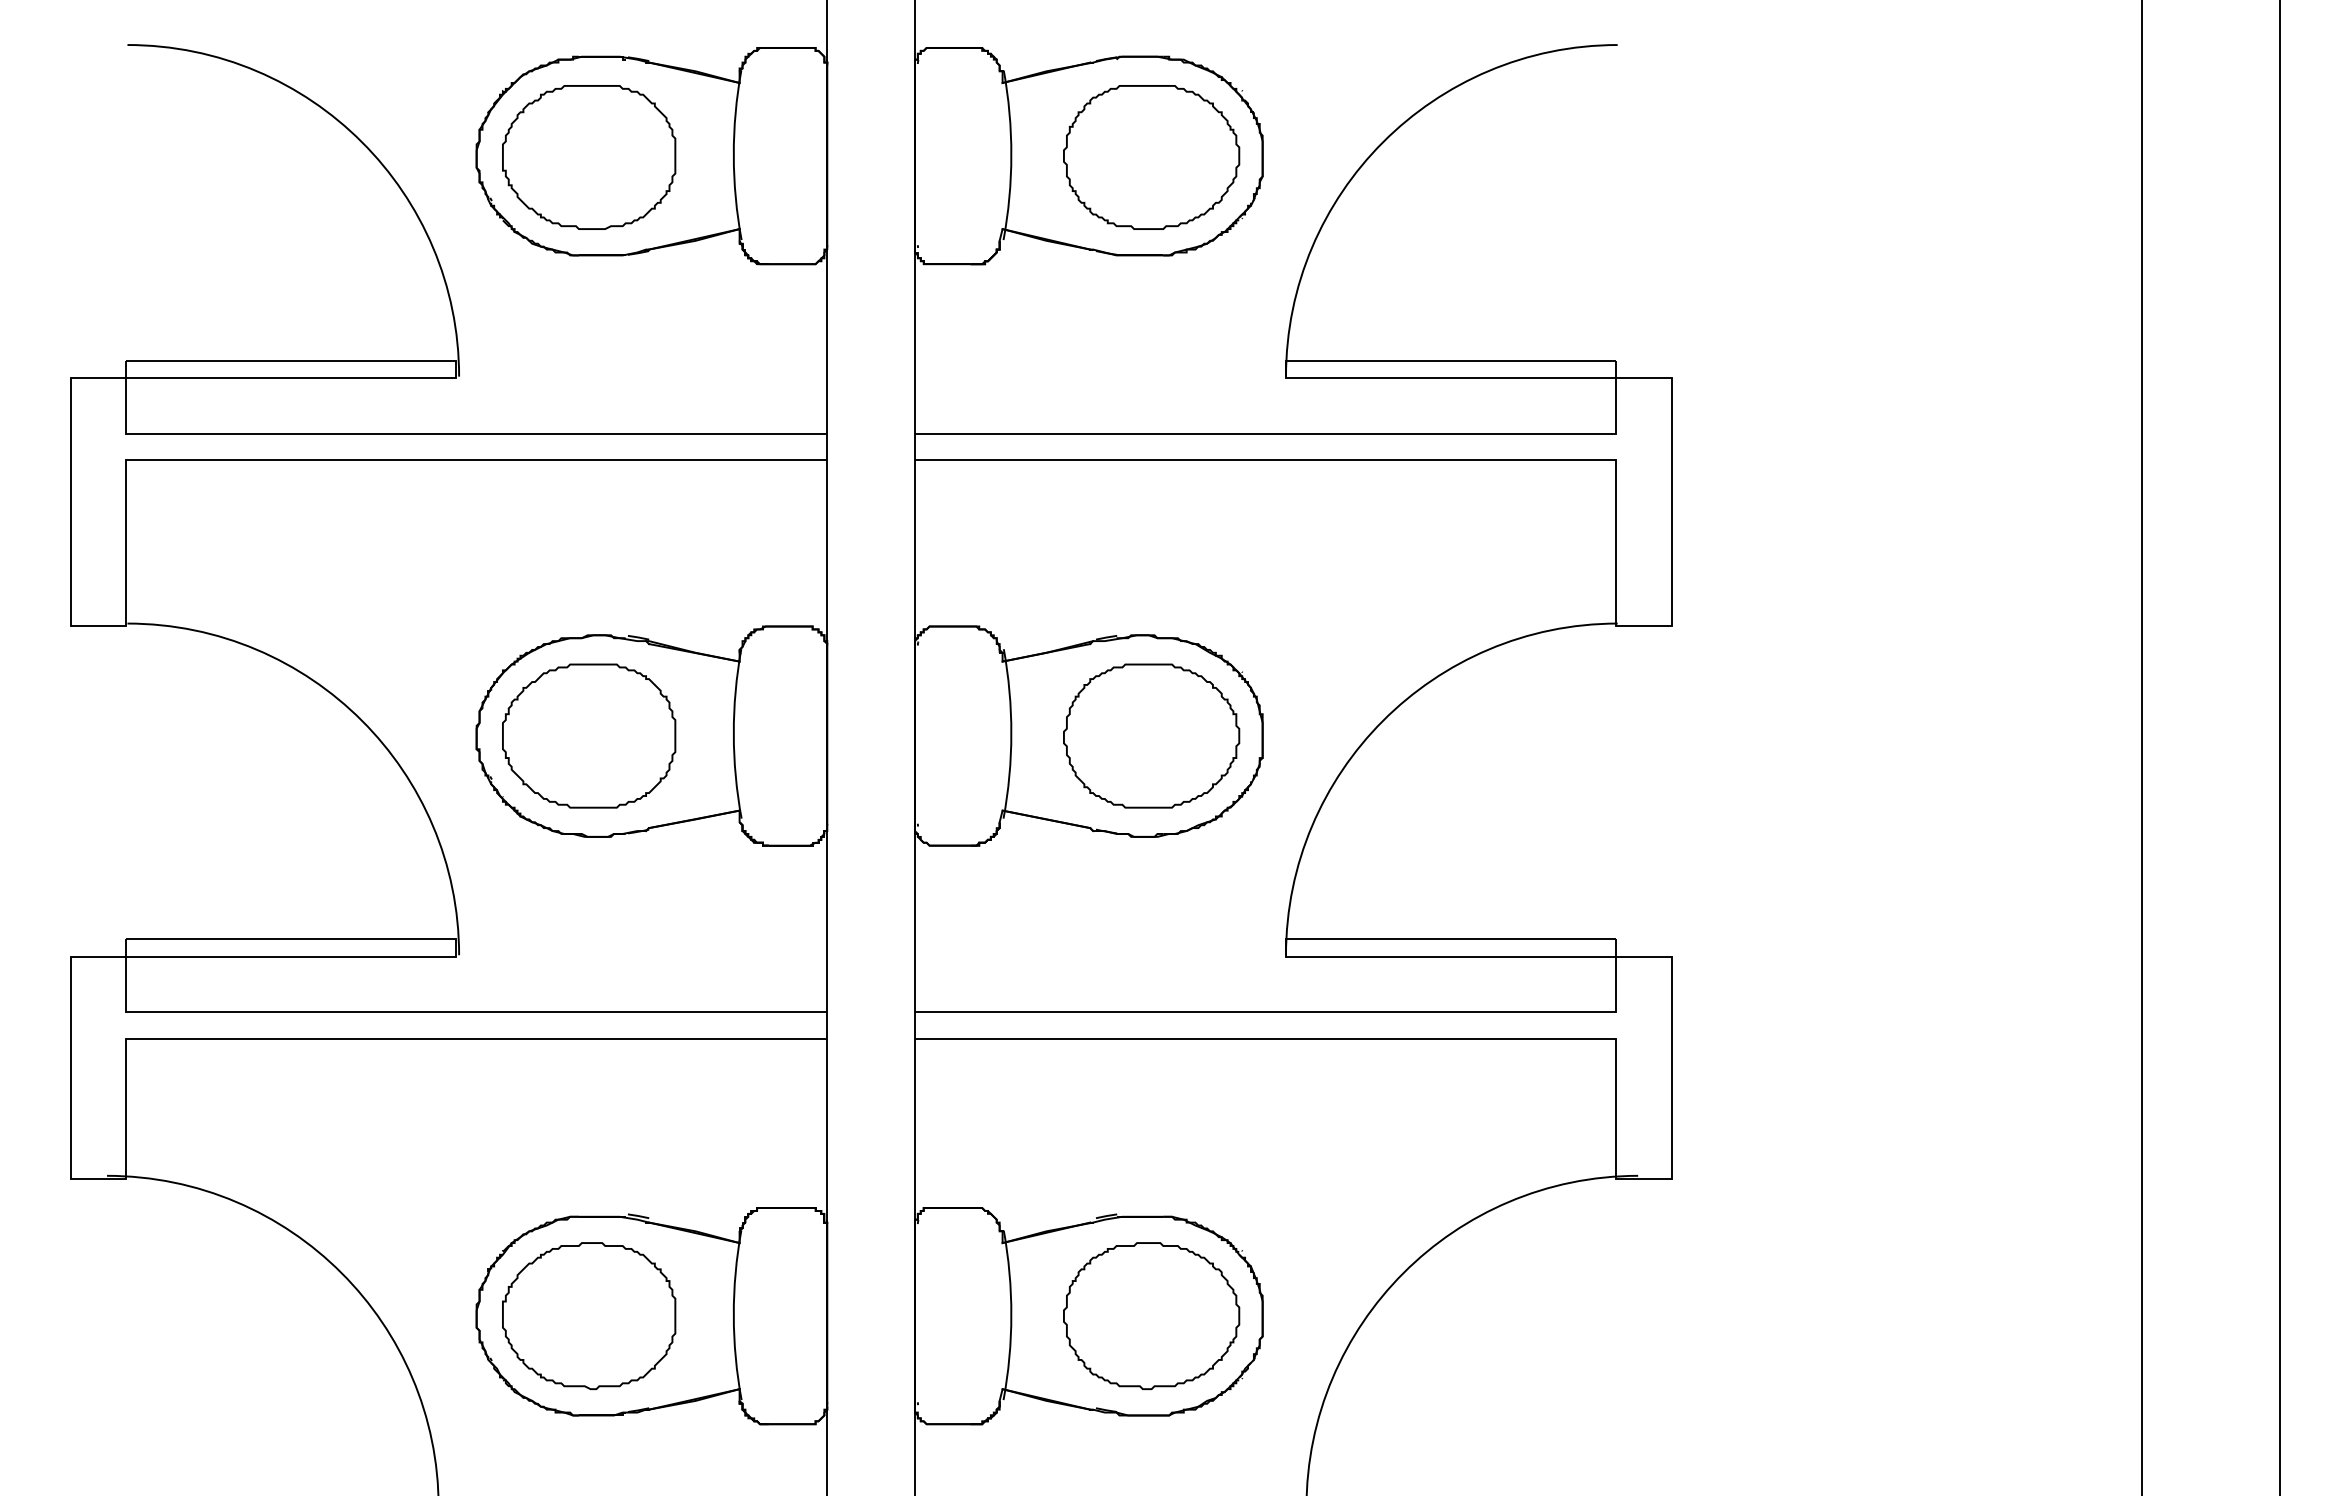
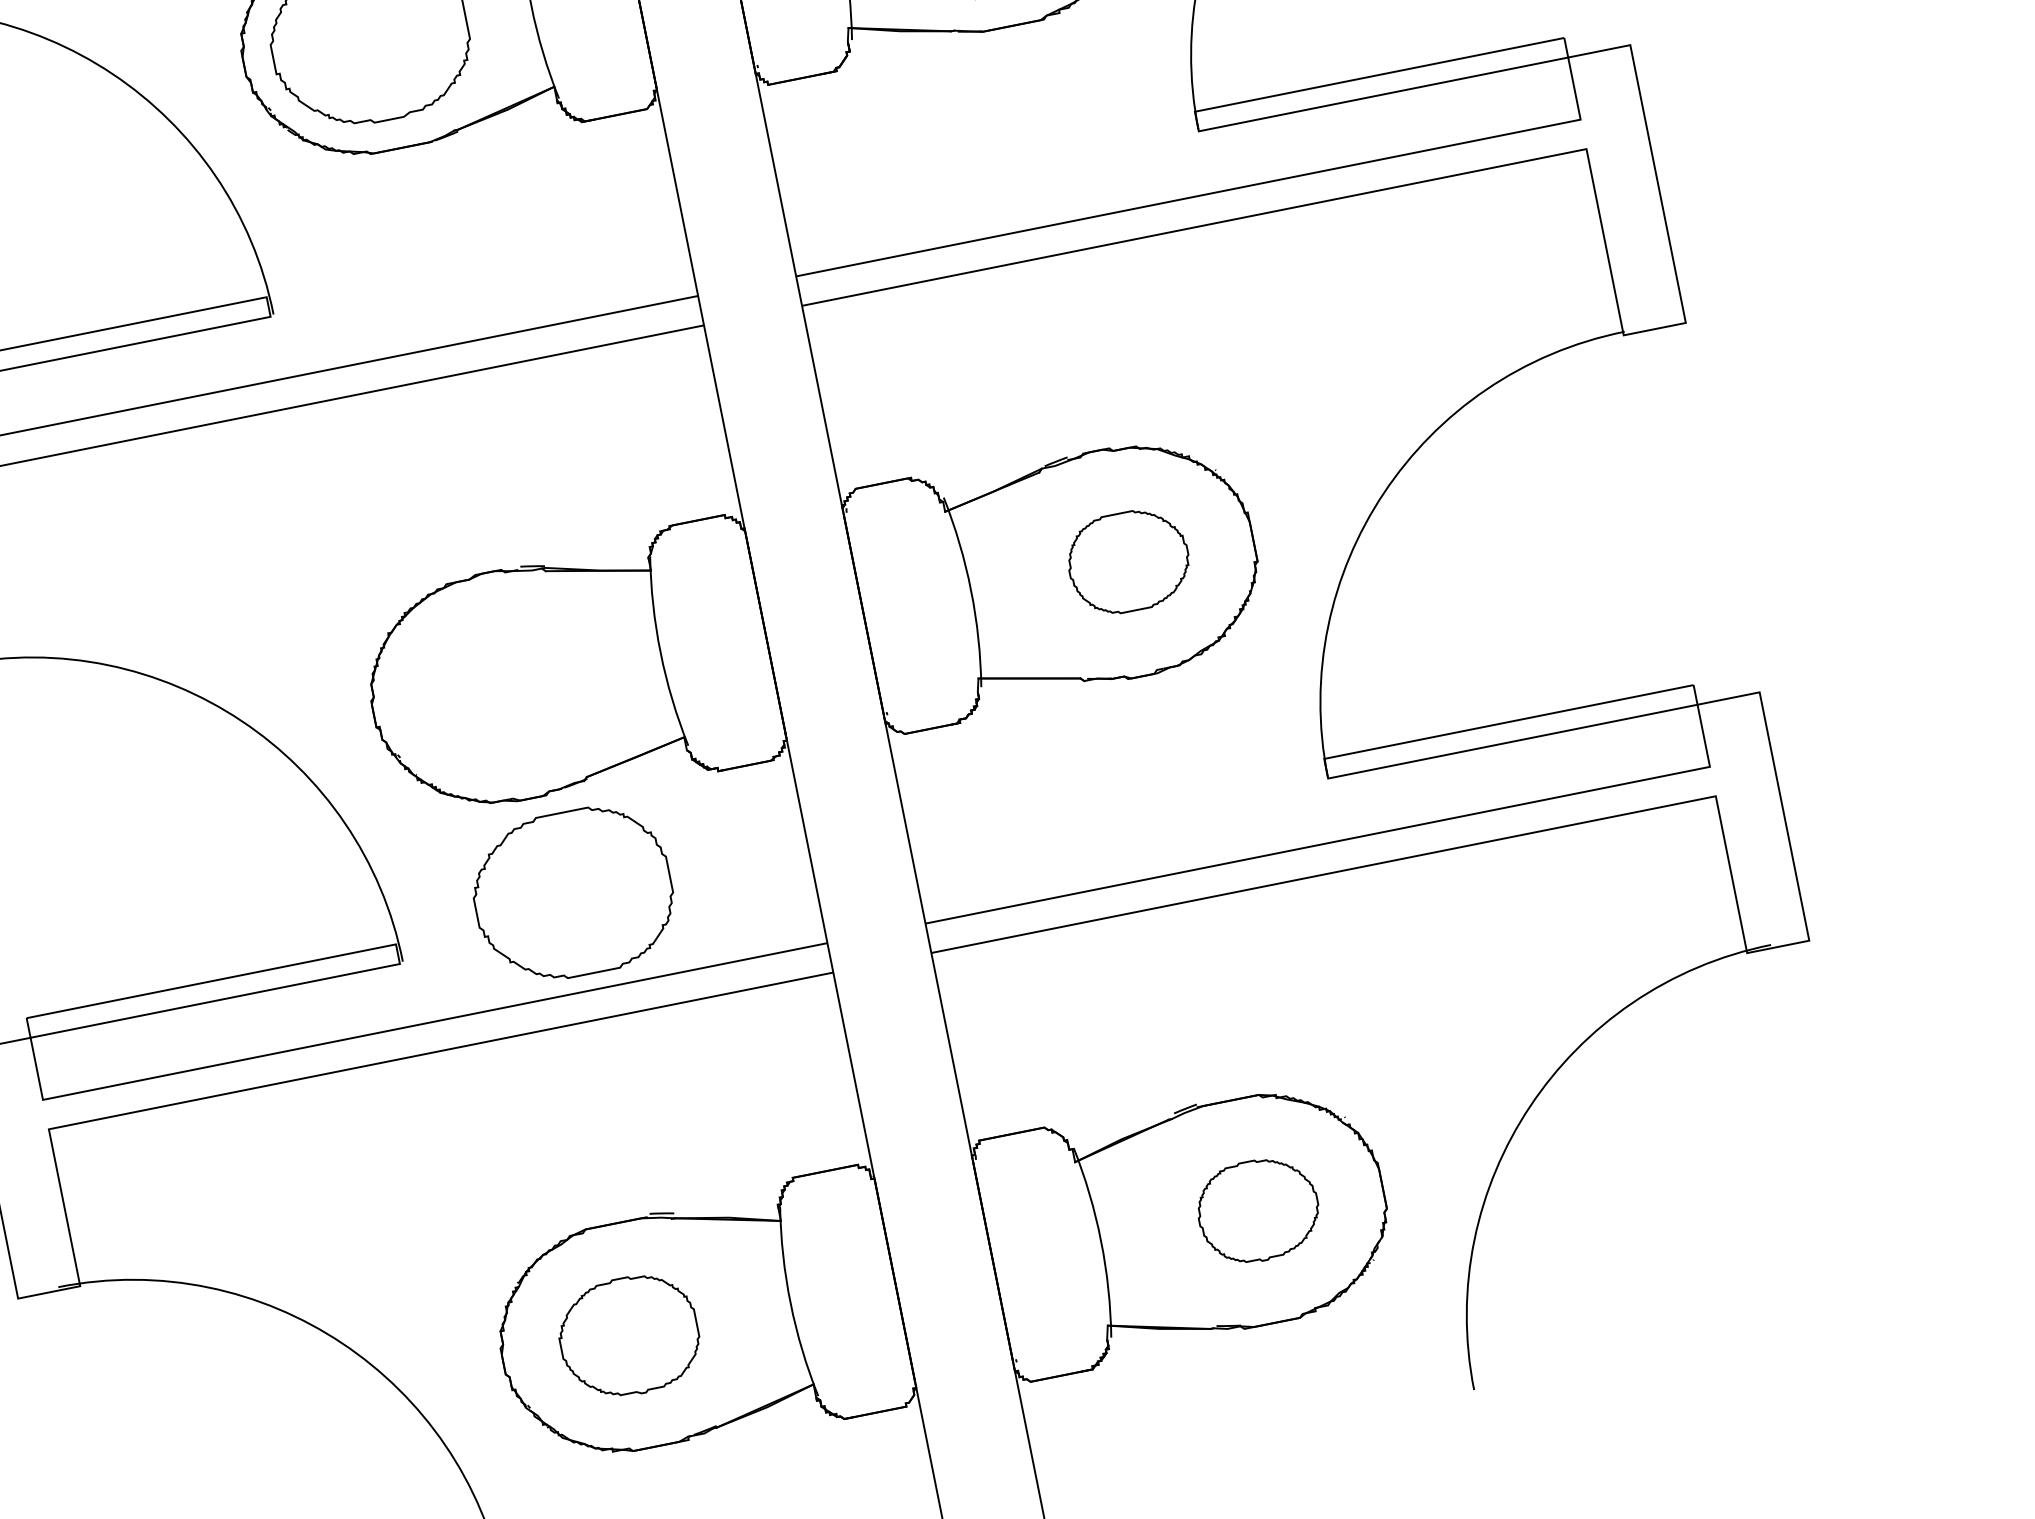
part: (589, 735) -> (573, 893), moved
part: (1151, 735) -> (1128, 561), size x0.6
part: (589, 1316) -> (629, 1336), size x0.7
part: (1151, 1316) -> (1258, 1211), size x0.6

